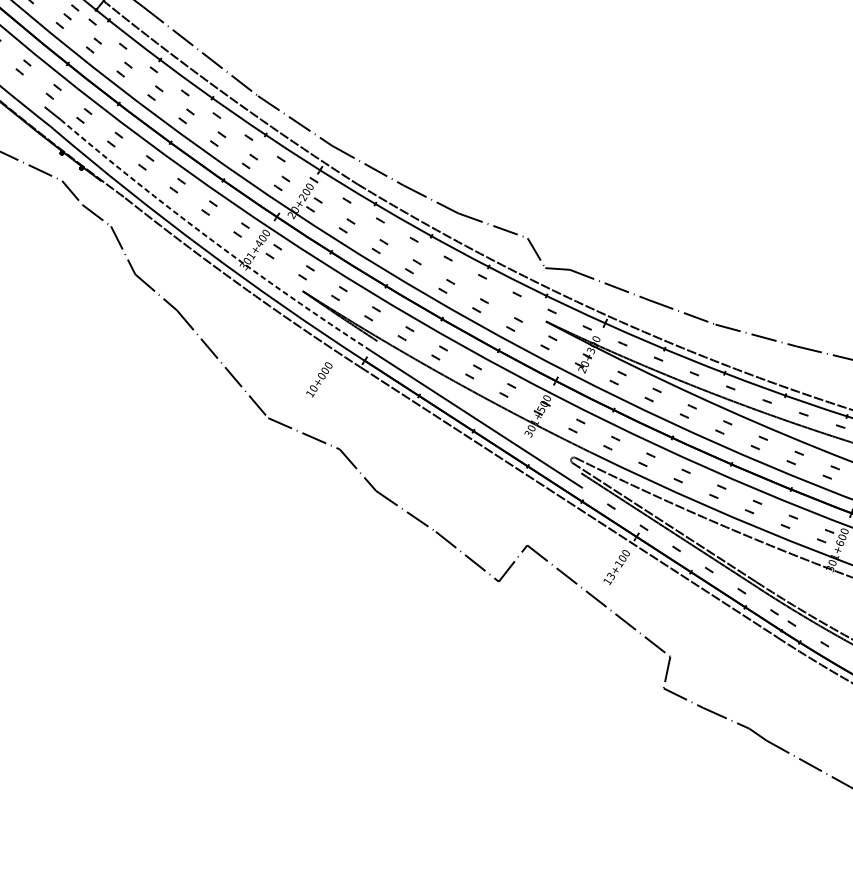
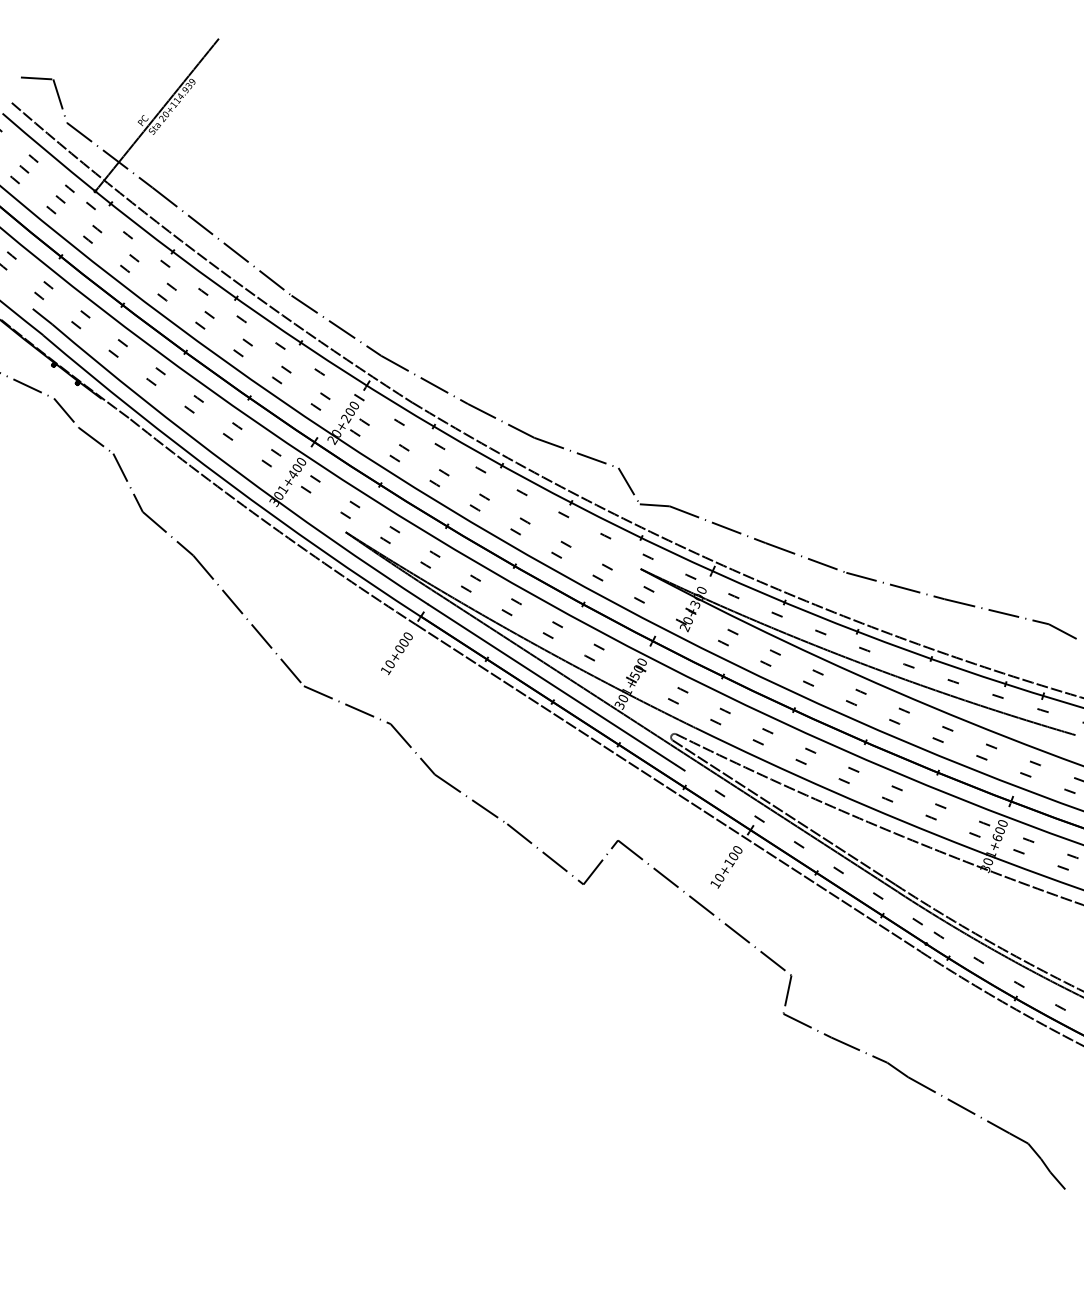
arc: (211, 240) -> (235, 470), dashed -> solid
text: (319, 379) -> (396, 653), moved
line: (479, 406) -> (559, 672), added
text: (610, 576) -> (718, 878), 13+100 -> 10+100

